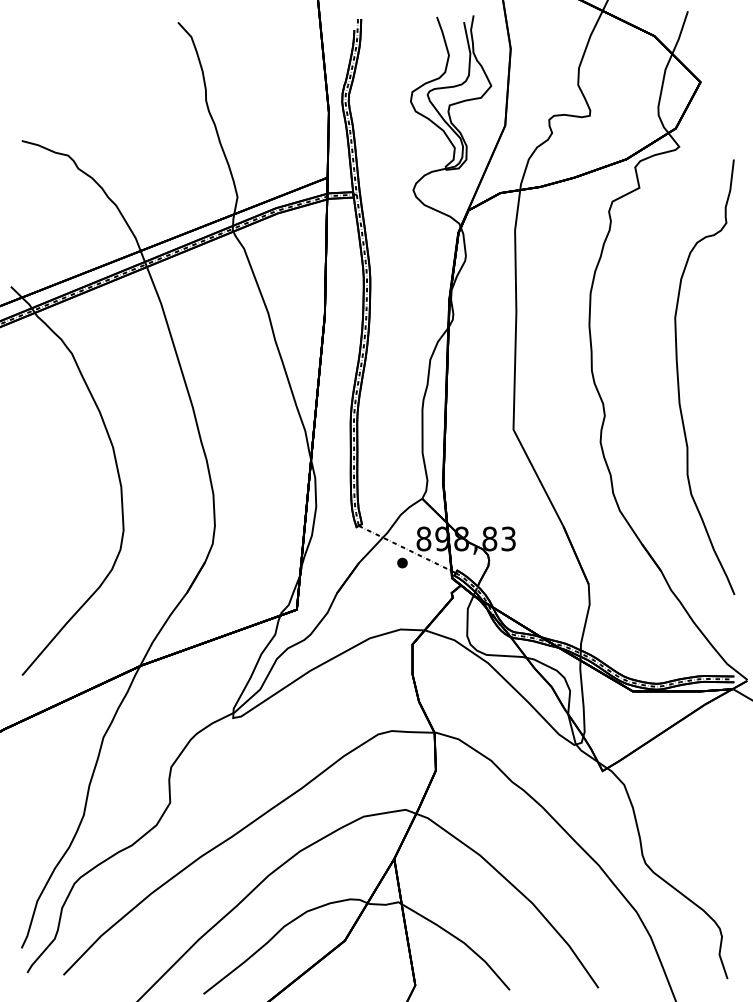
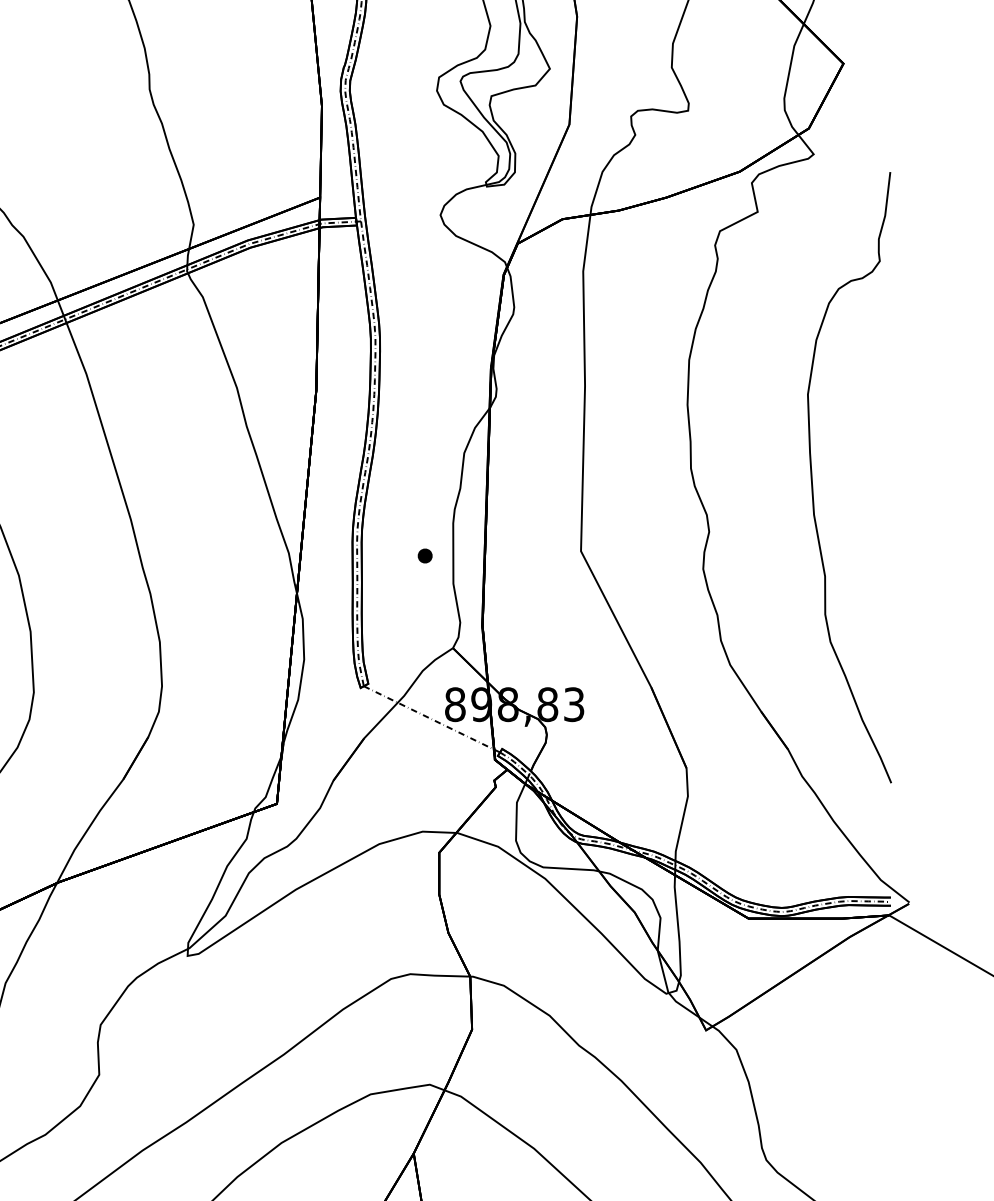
part: (402, 562) -> (425, 555), moved

